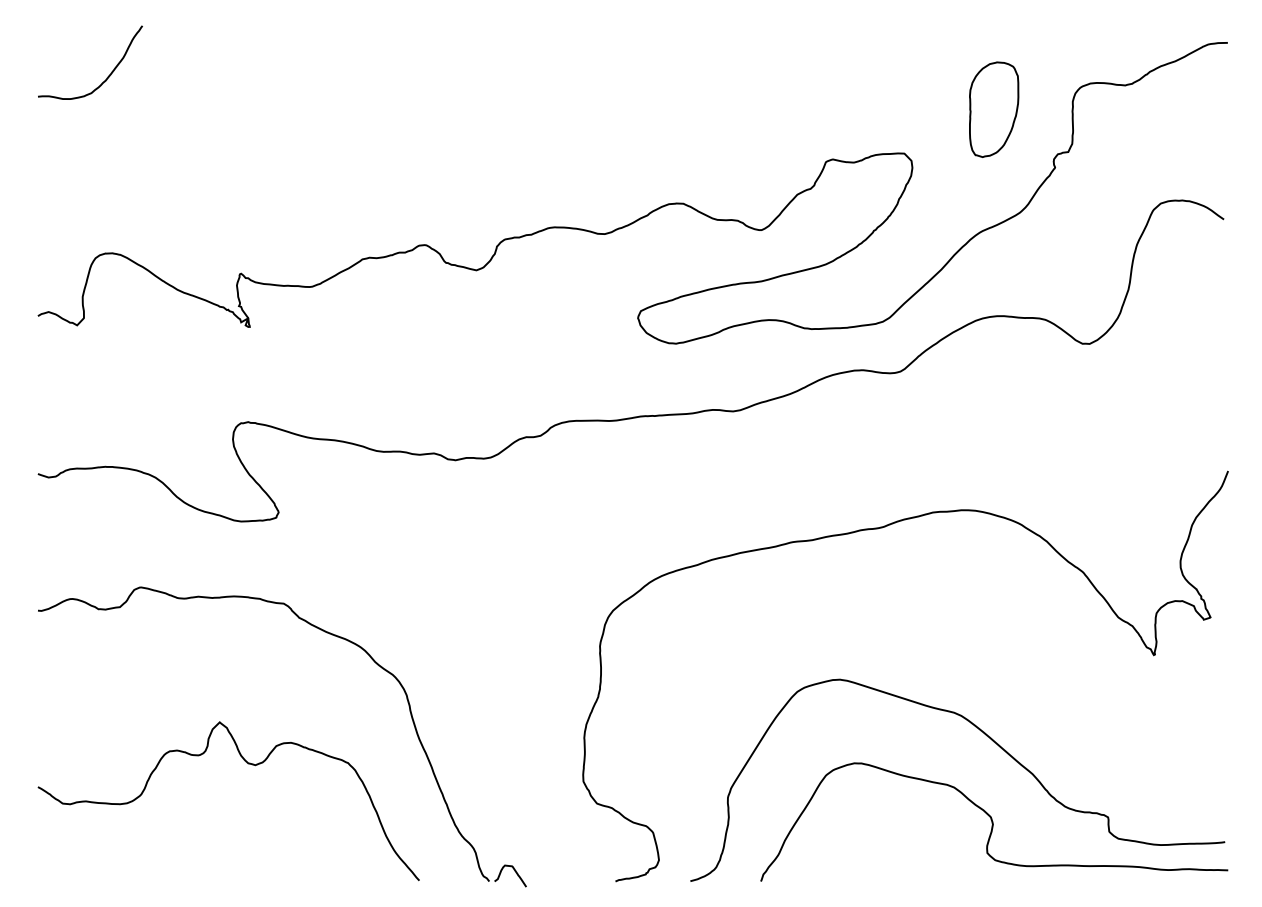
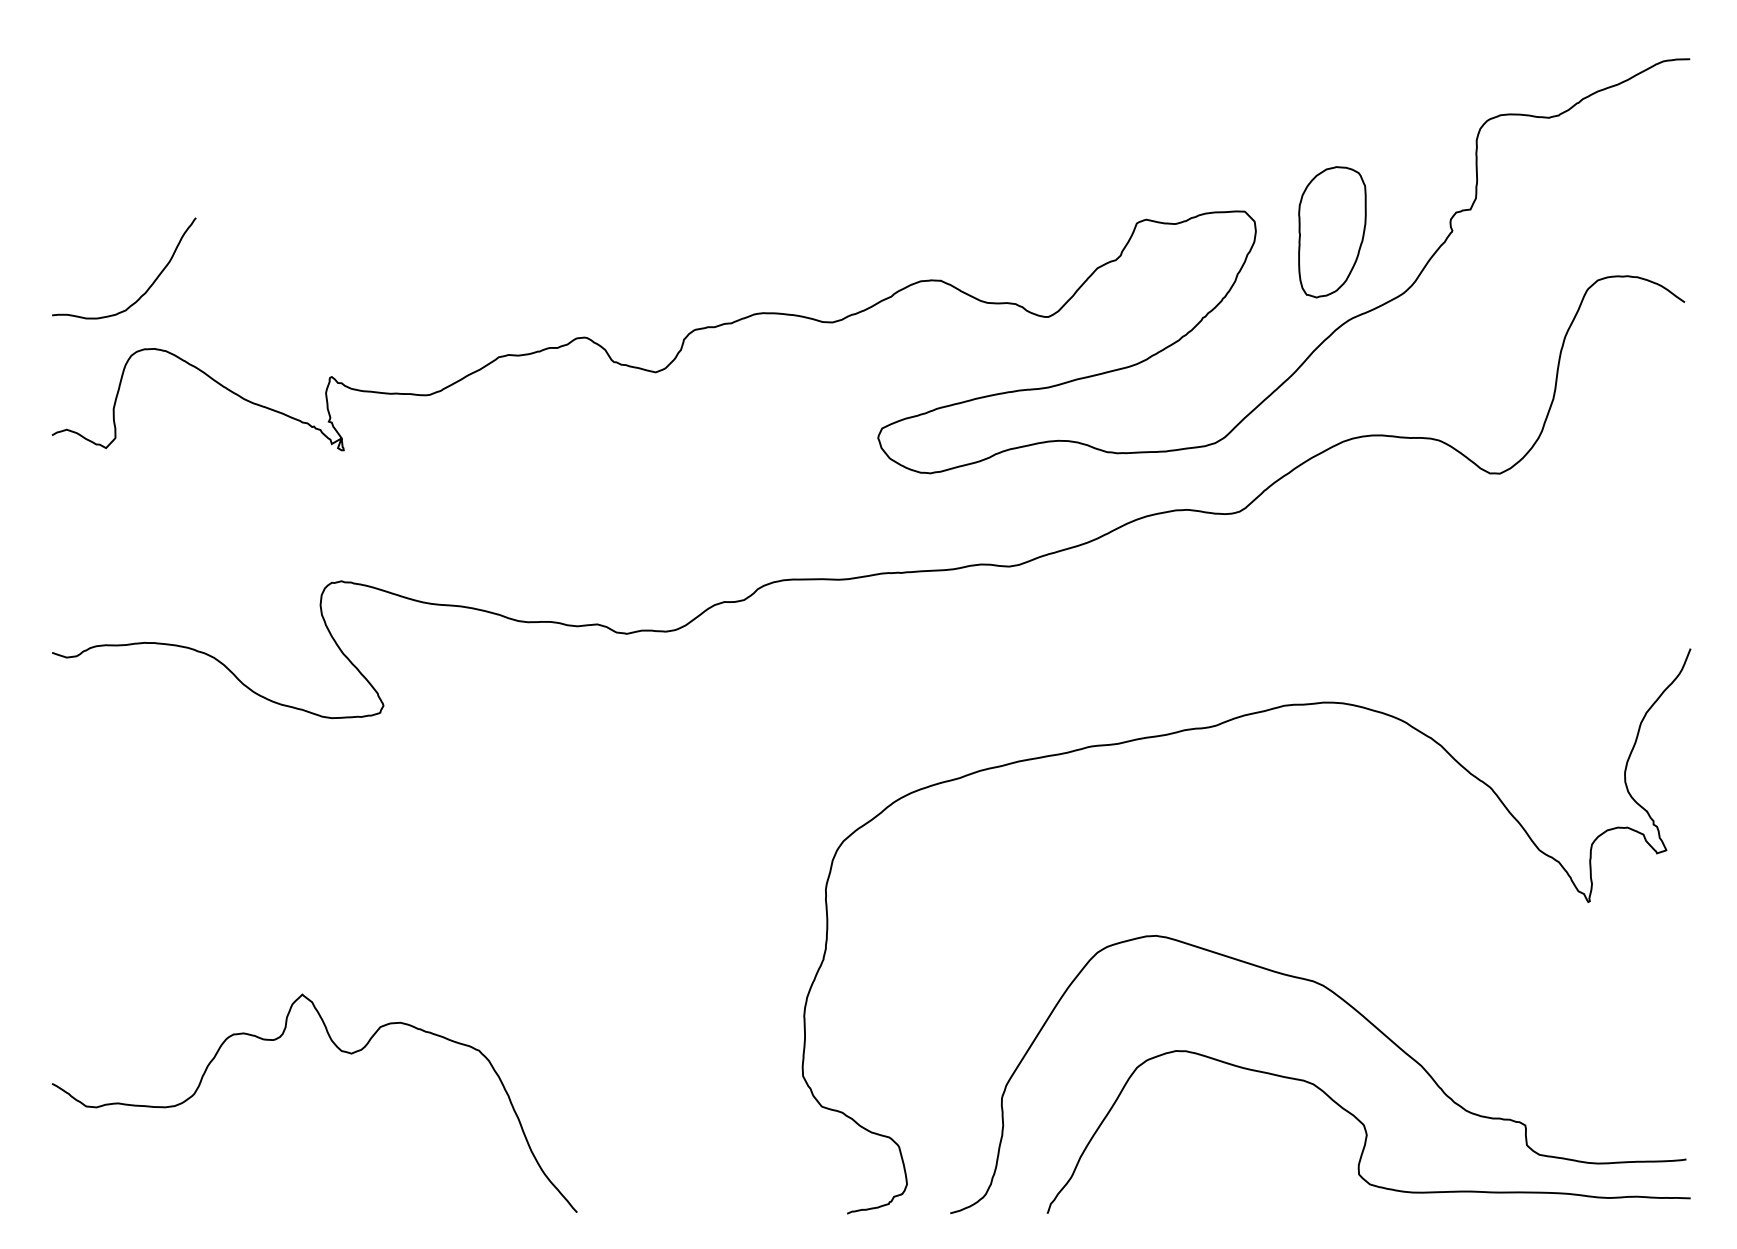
curve: (107, 77) -> (147, 288), moved
part: (994, 109) -> (1332, 232), moved
part: (328, 633) -> (451, 872), removed

